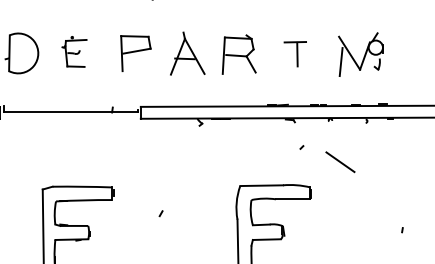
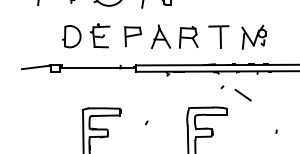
part: (73, 51) -> (99, 35), size x1.43
part: (294, 53) -> (218, 36), size x1.67

